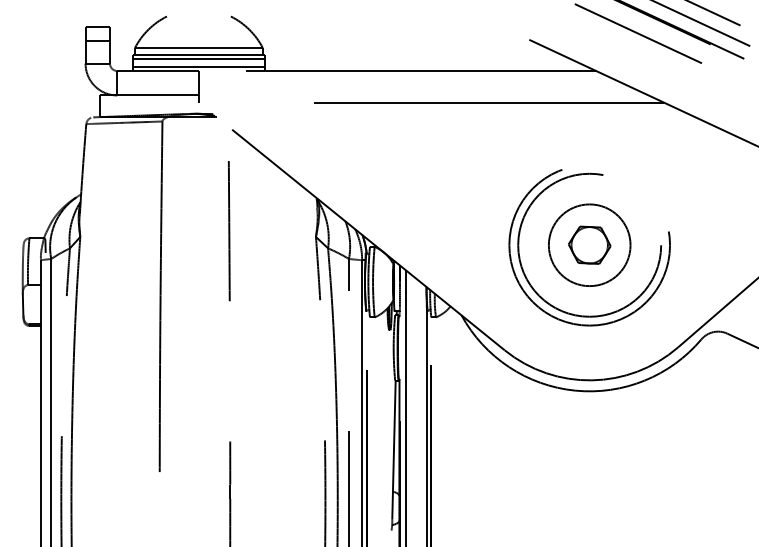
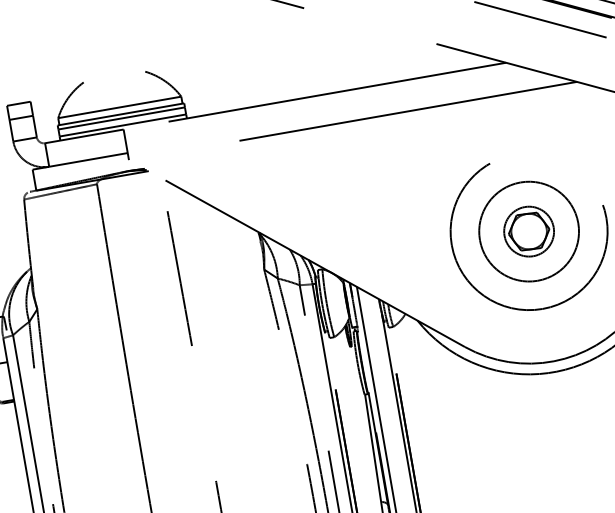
circle: (589, 244) -> (528, 230), size x0.62
circle: (589, 245) -> (528, 231), size x0.71

